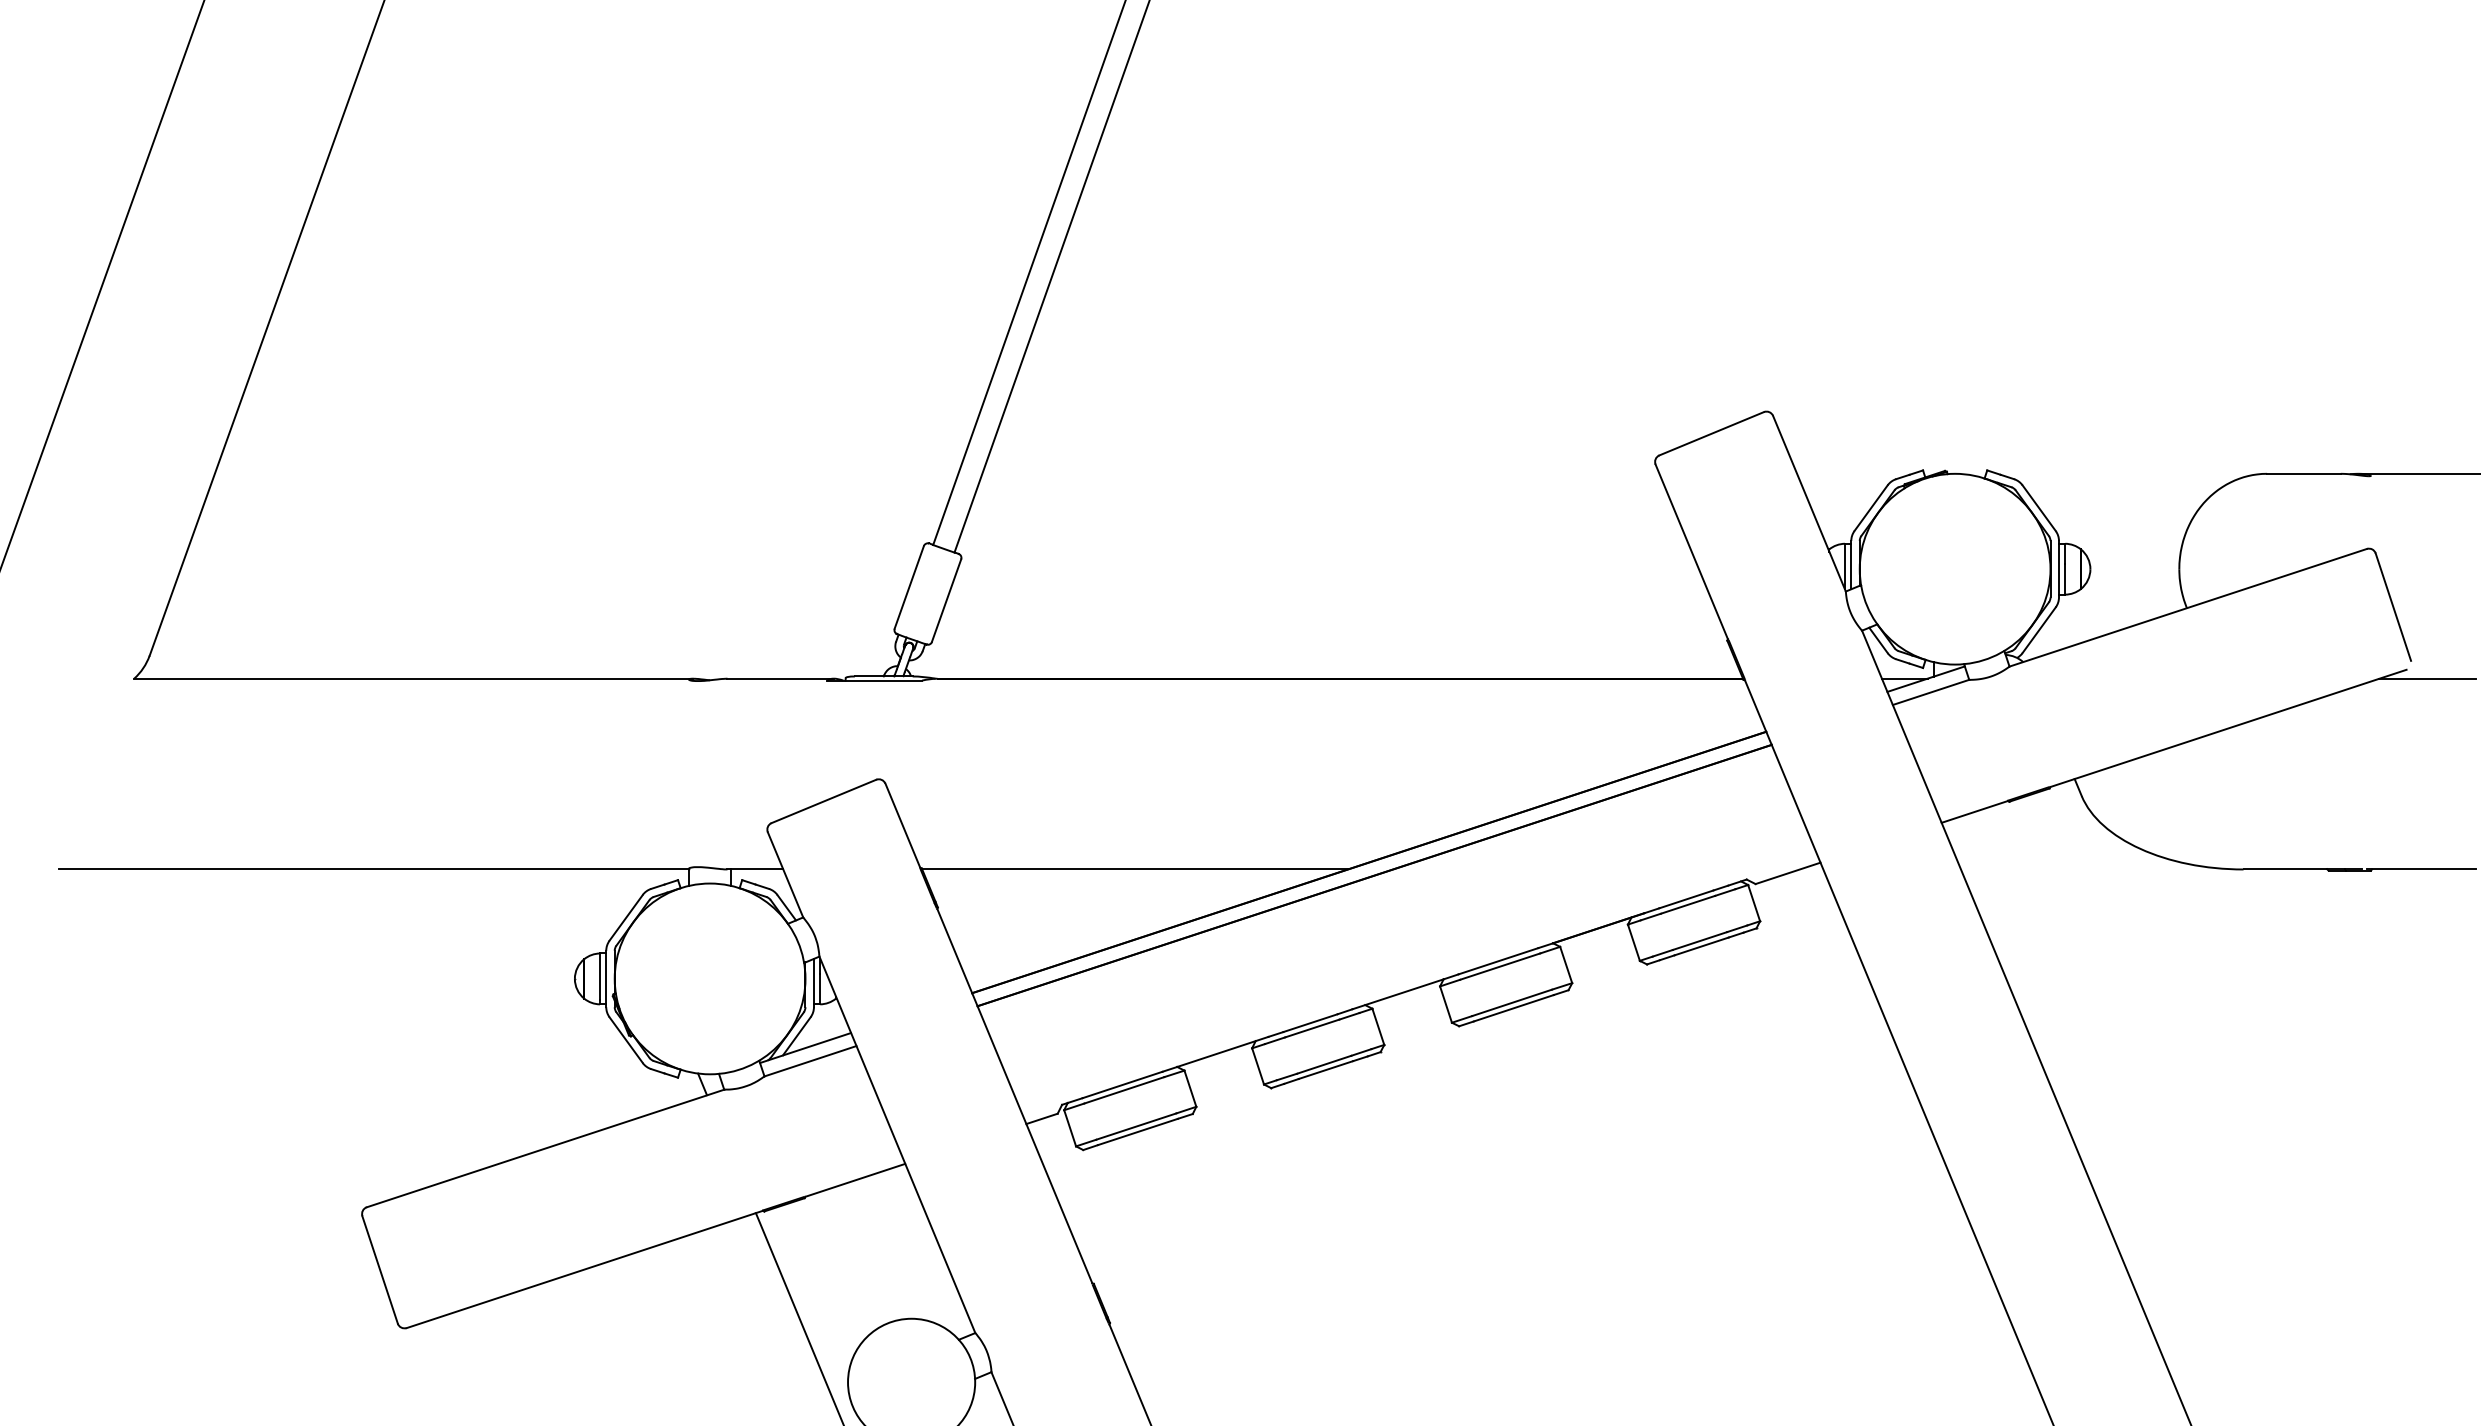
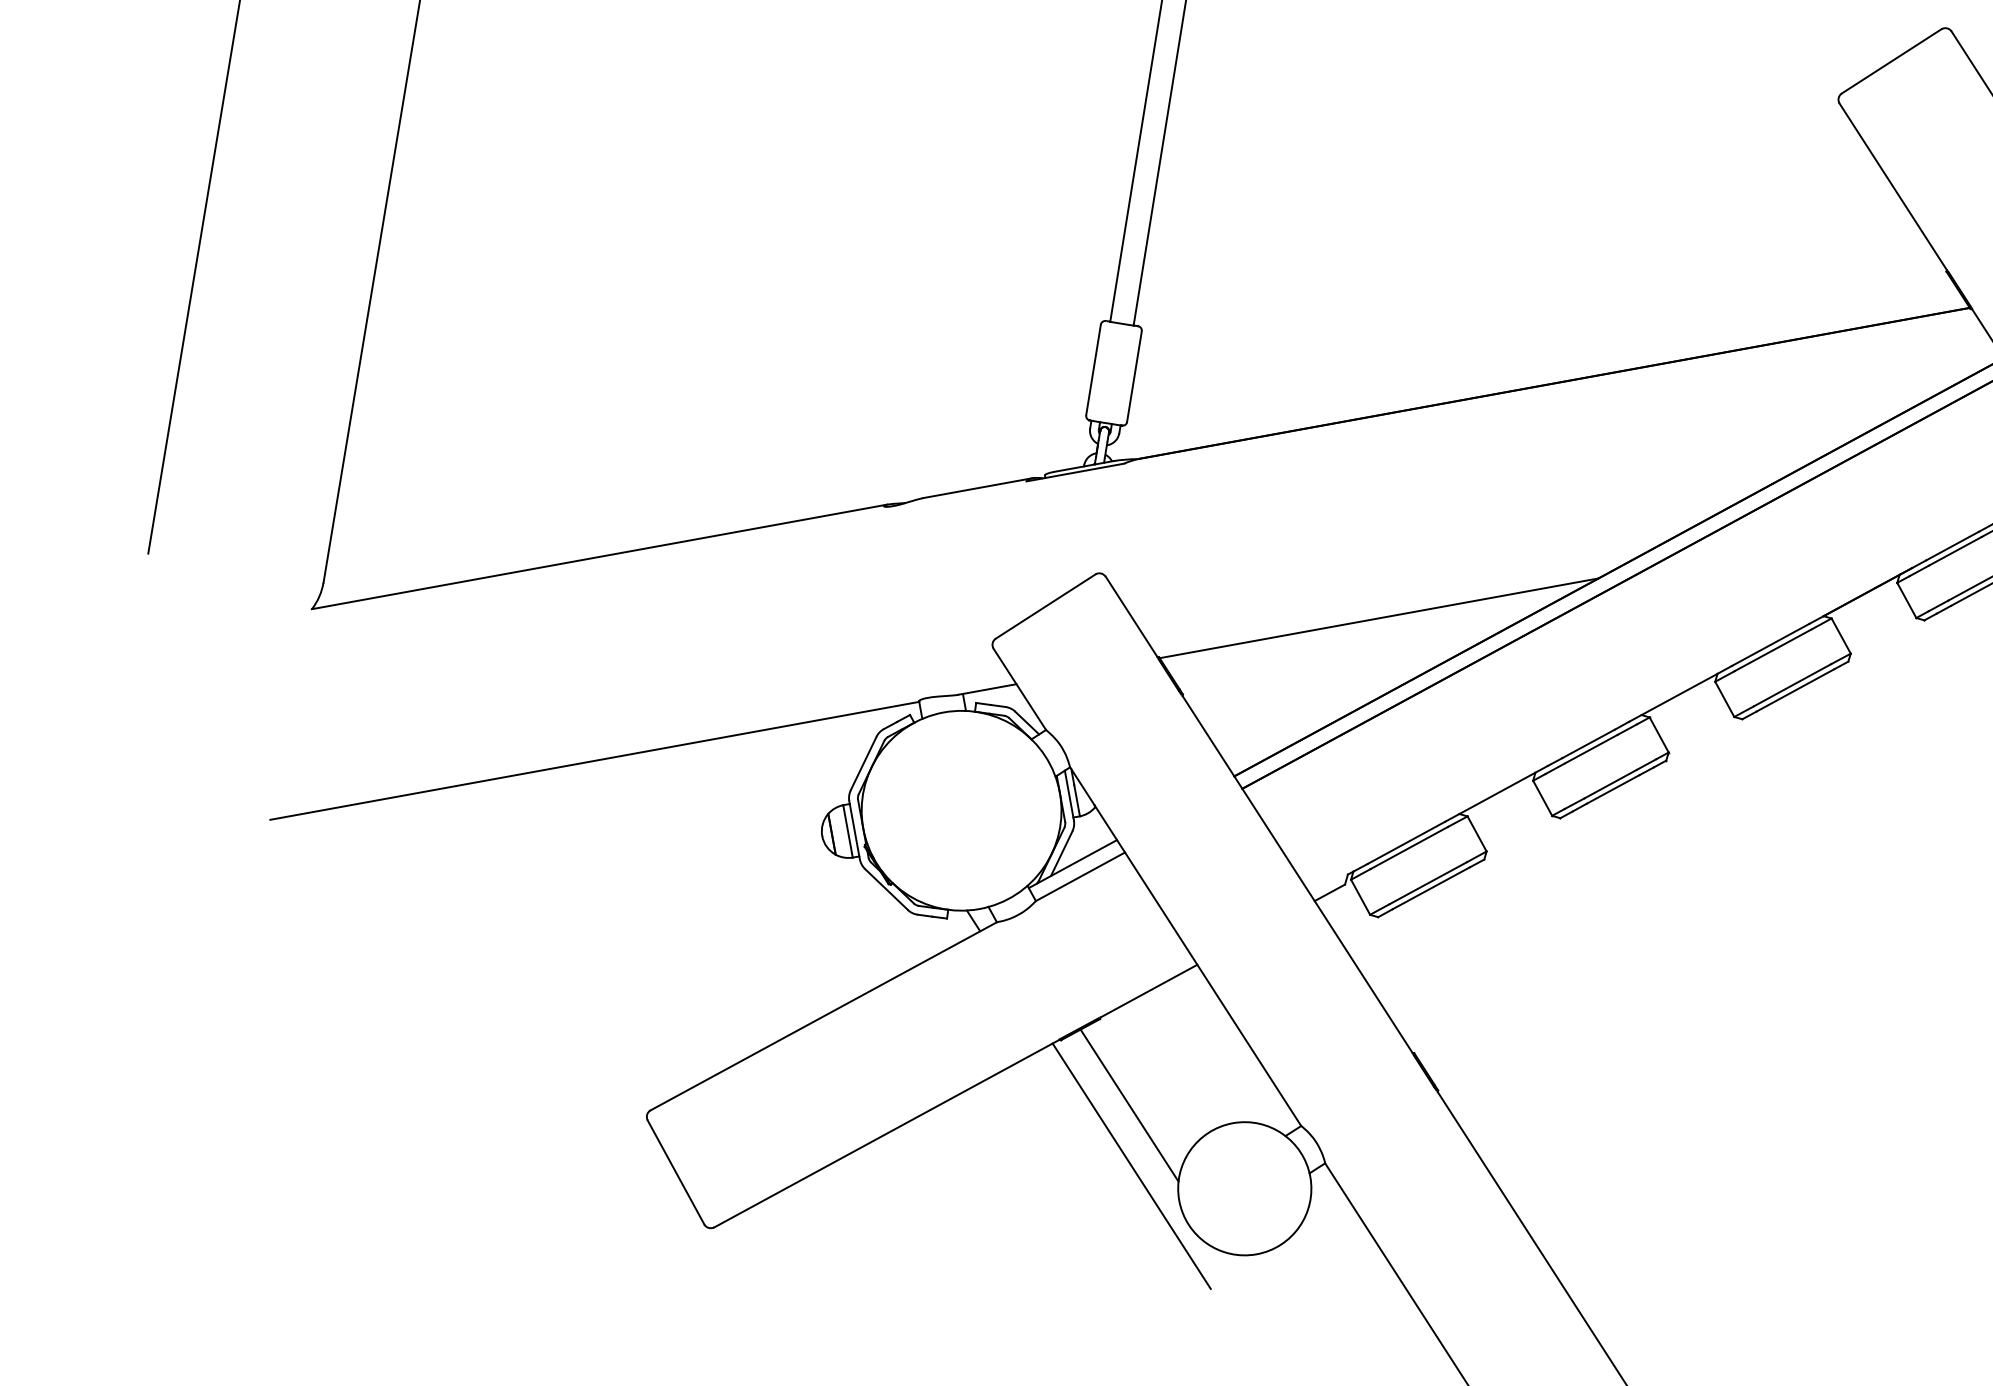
line: (817, 1284) -> (1129, 1105), added

